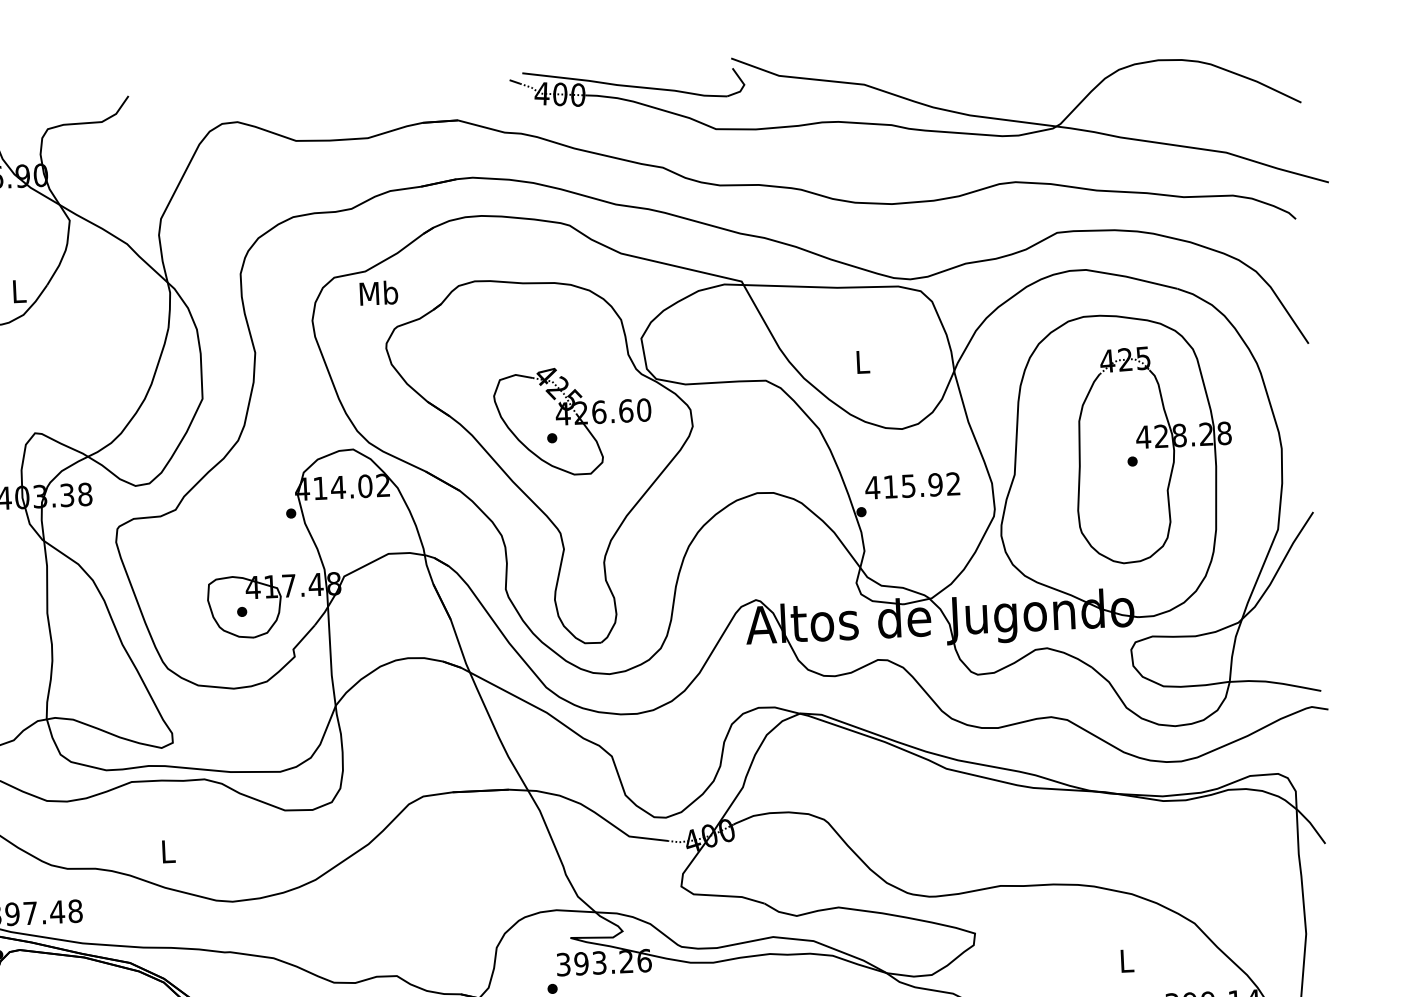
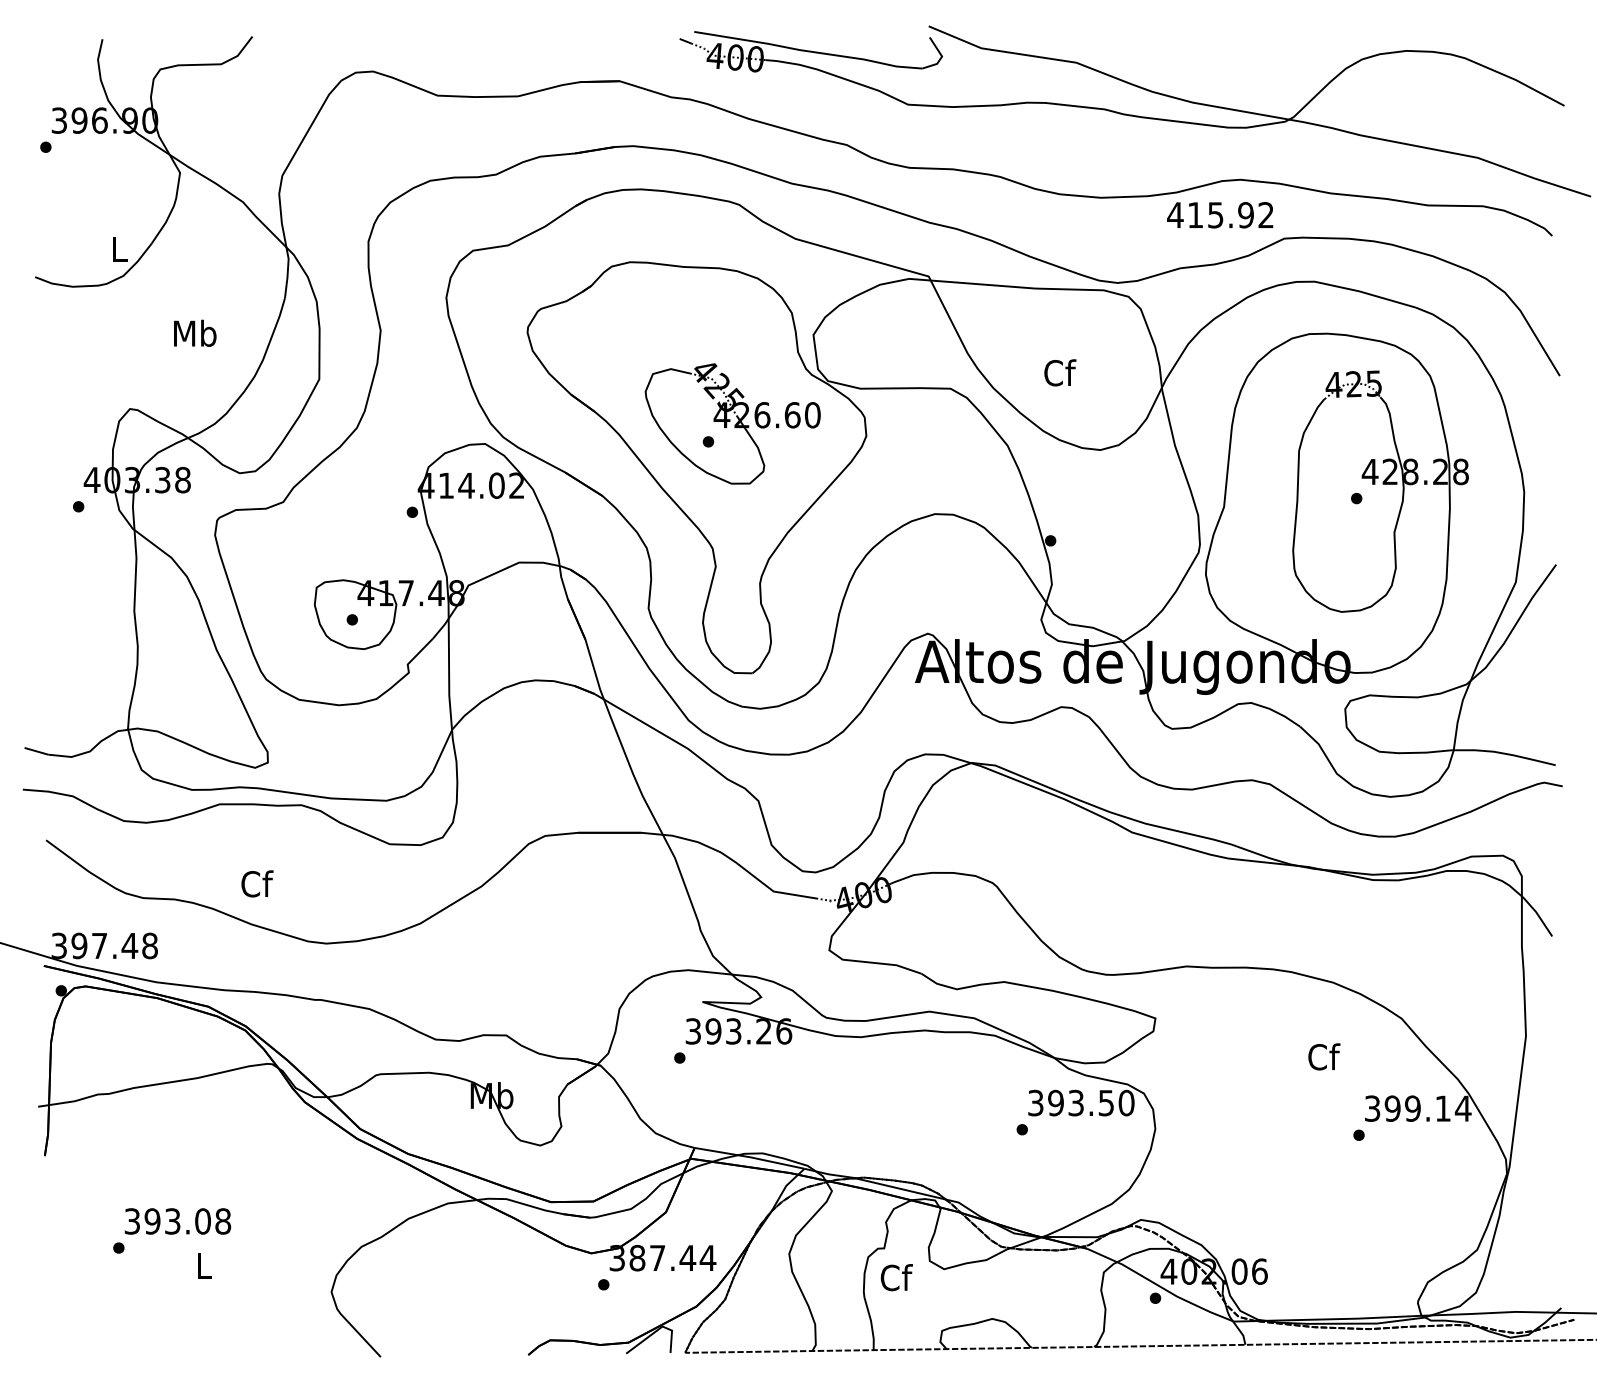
text: (379, 292) -> (195, 332), moved
text: (863, 361) -> (1060, 372), L -> Cf
text: (912, 486) -> (1220, 215), moved
text: (168, 851) -> (257, 883), L -> Cf
text: (1127, 960) -> (1324, 1056), L -> Cf

